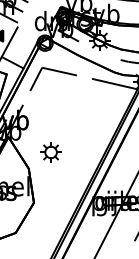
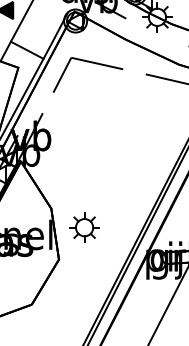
part: (50, 152) -> (83, 227), moved

